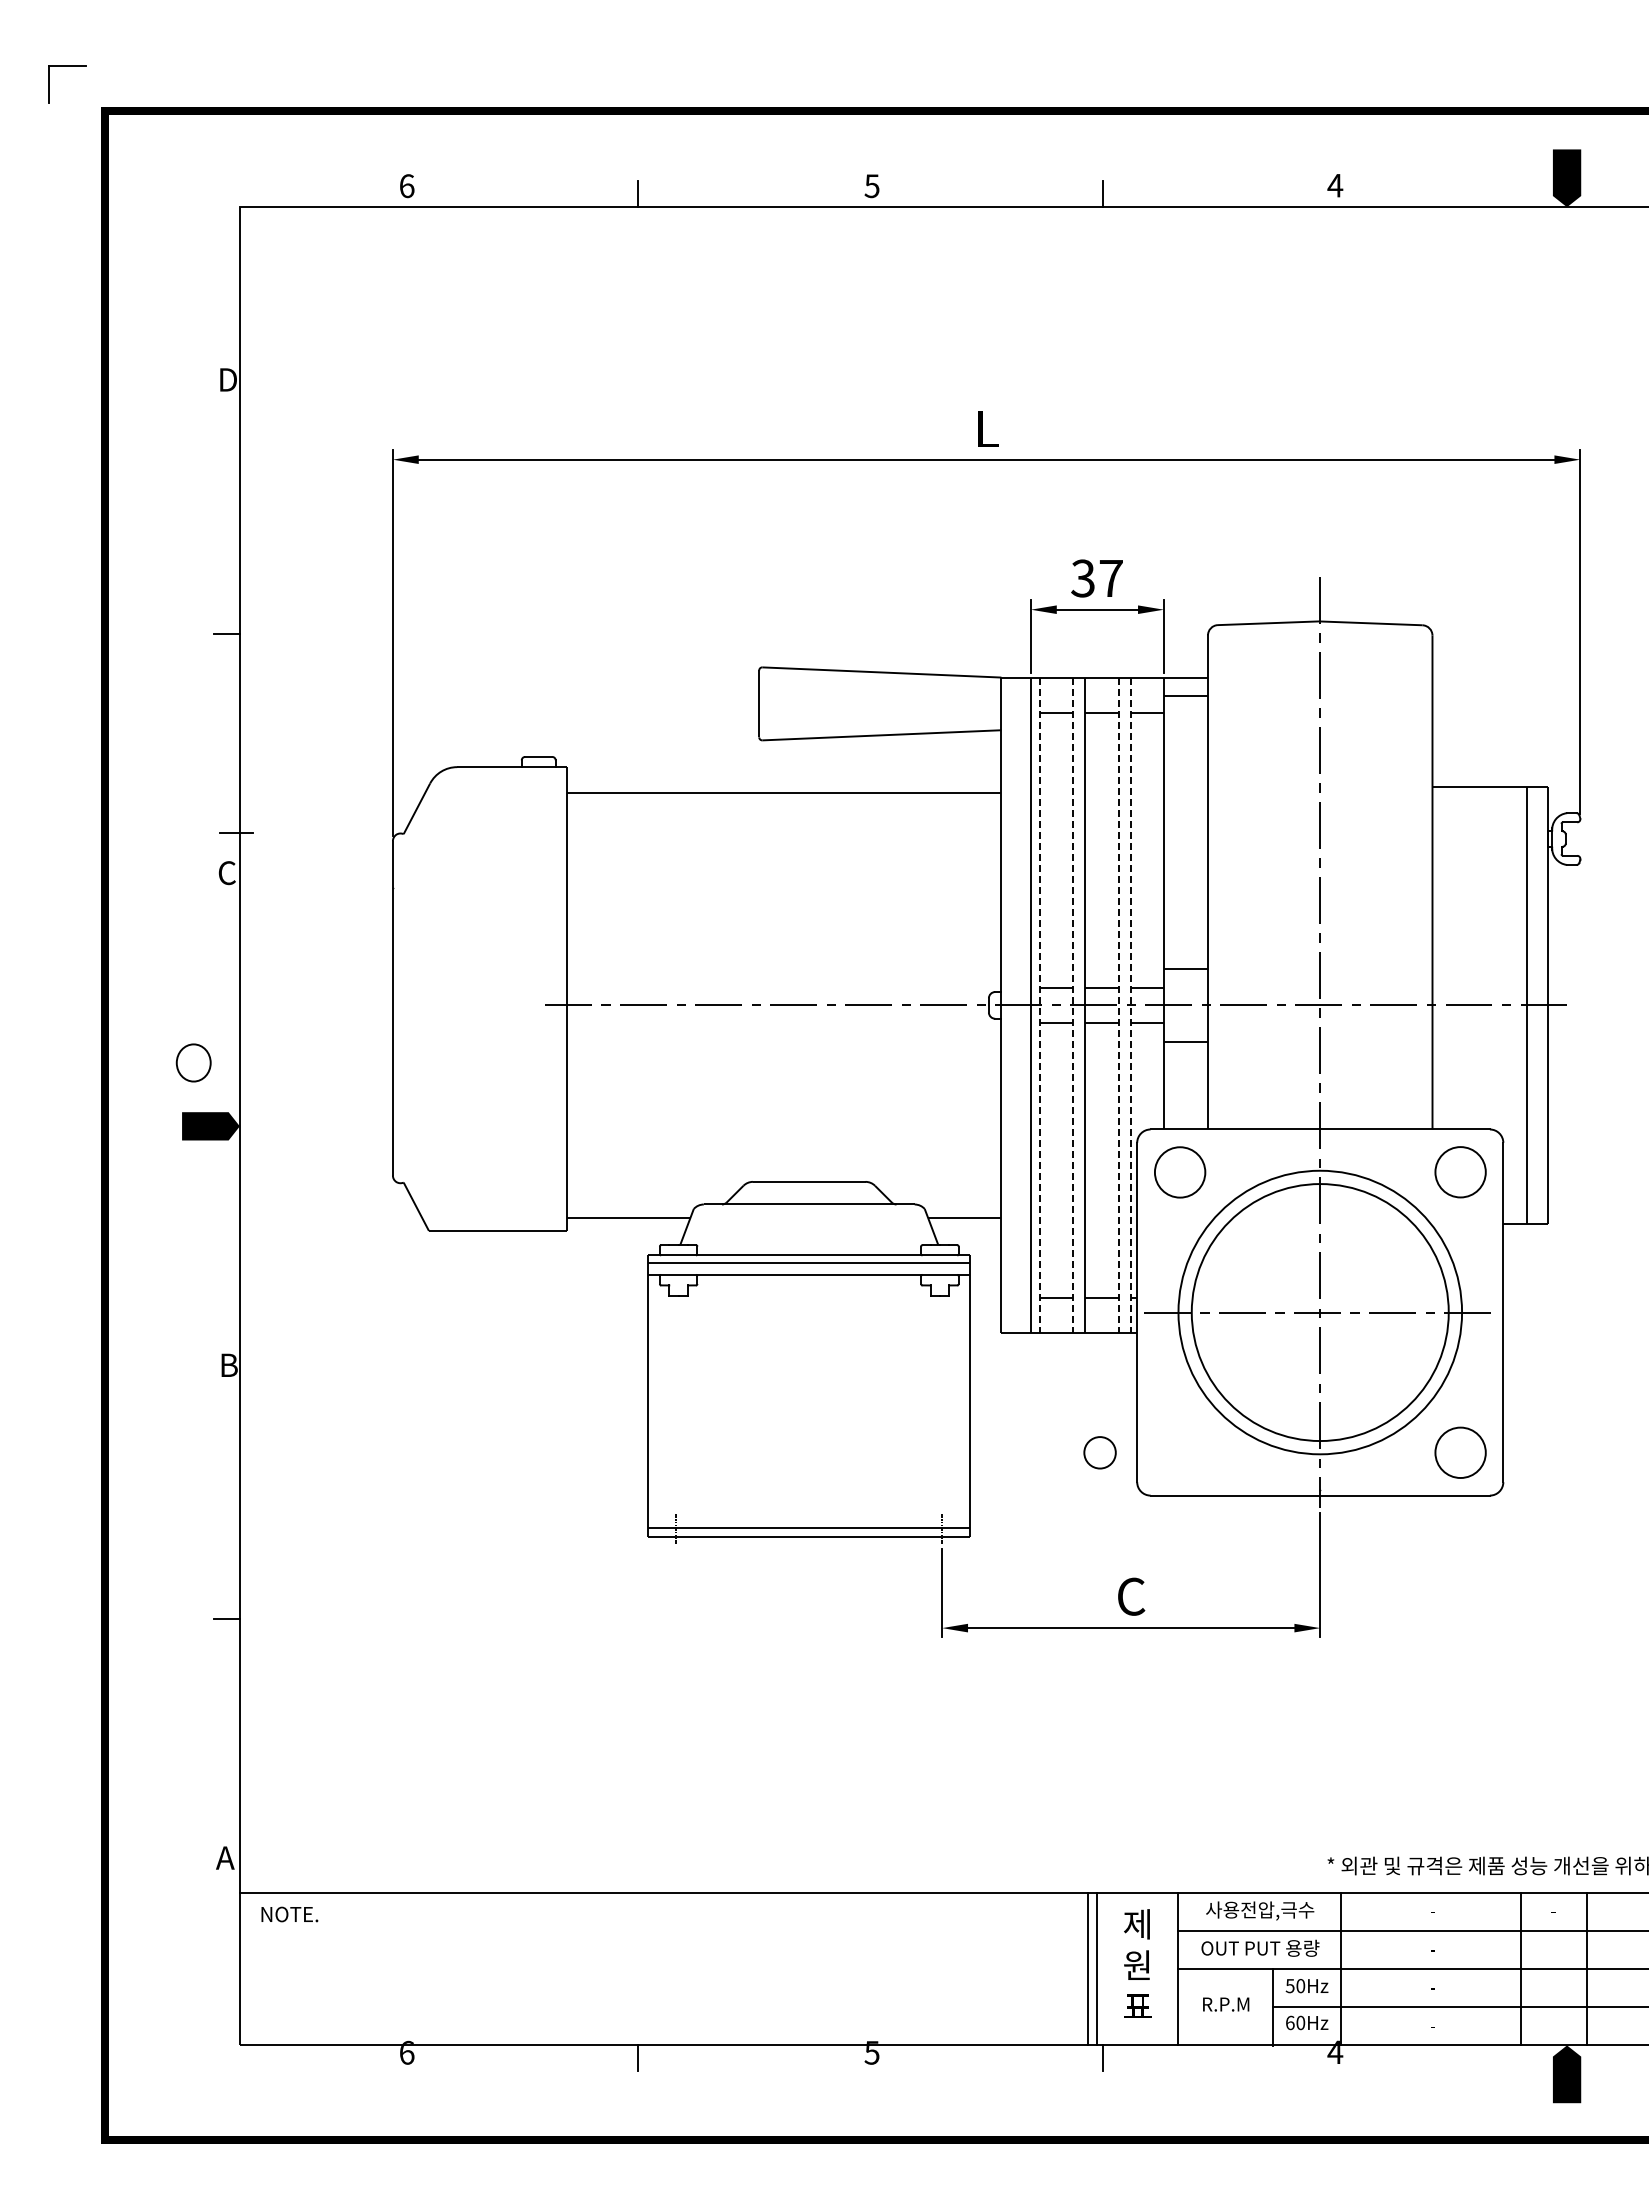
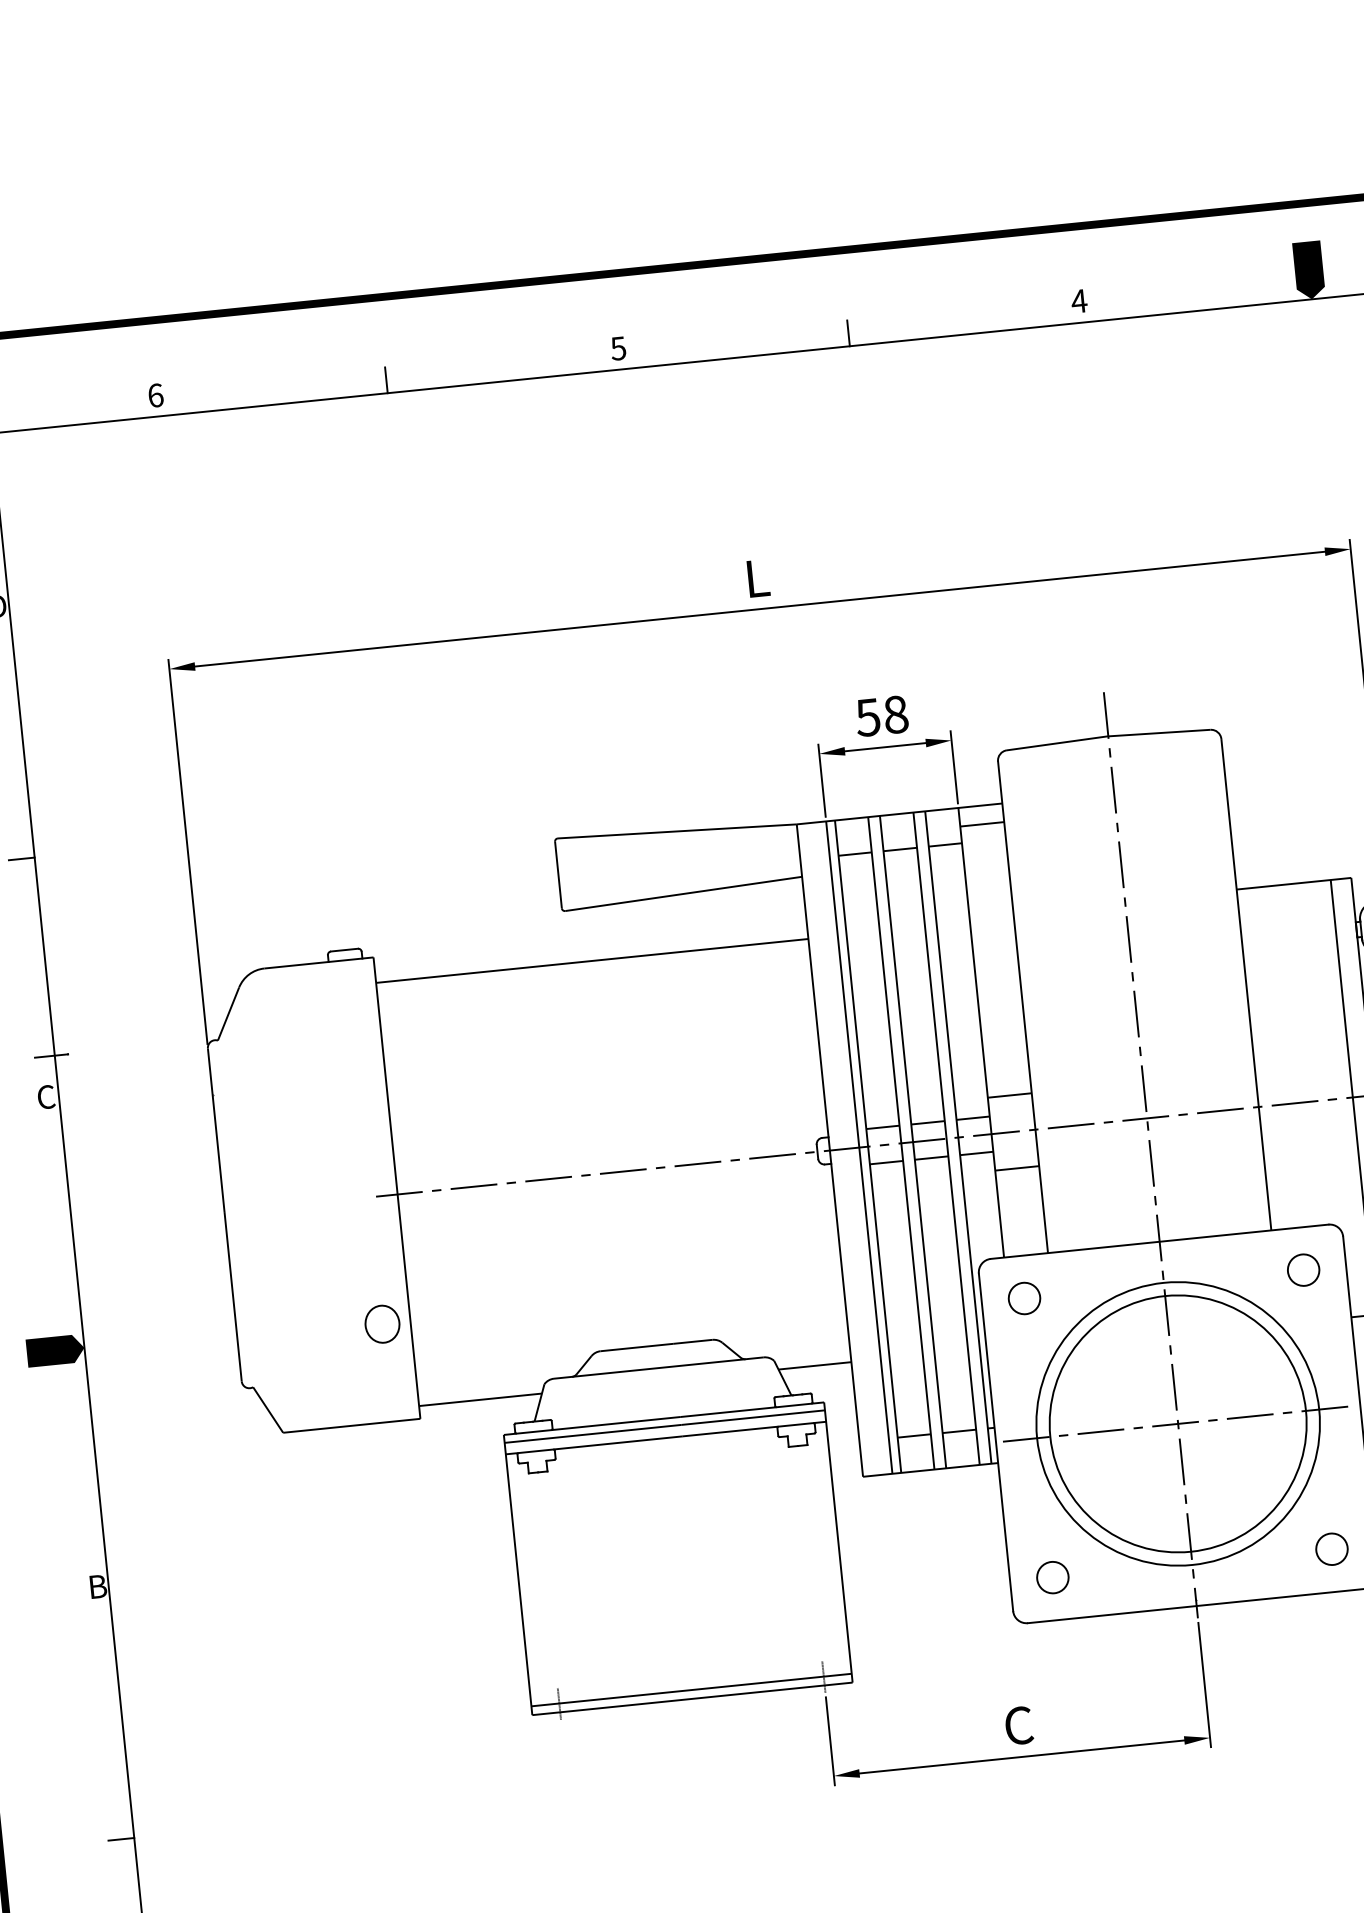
text: (1096, 578) -> (881, 716), 37 -> 58
line: (1039, 1005) -> (867, 1146), dashed -> solid
line: (1073, 1005) -> (901, 1143), dashed -> solid
line: (1118, 1005) -> (946, 1138), dashed -> solid
line: (1130, 1005) -> (958, 1137), dashed -> solid
part: (193, 1062) -> (382, 1323), moved
circle: (1179, 1171) -> (1023, 1297), size x0.62
circle: (1460, 1172) -> (1303, 1270), size x0.62
circle: (1099, 1452) -> (1052, 1577), moved
circle: (1460, 1452) -> (1331, 1548), size x0.62

